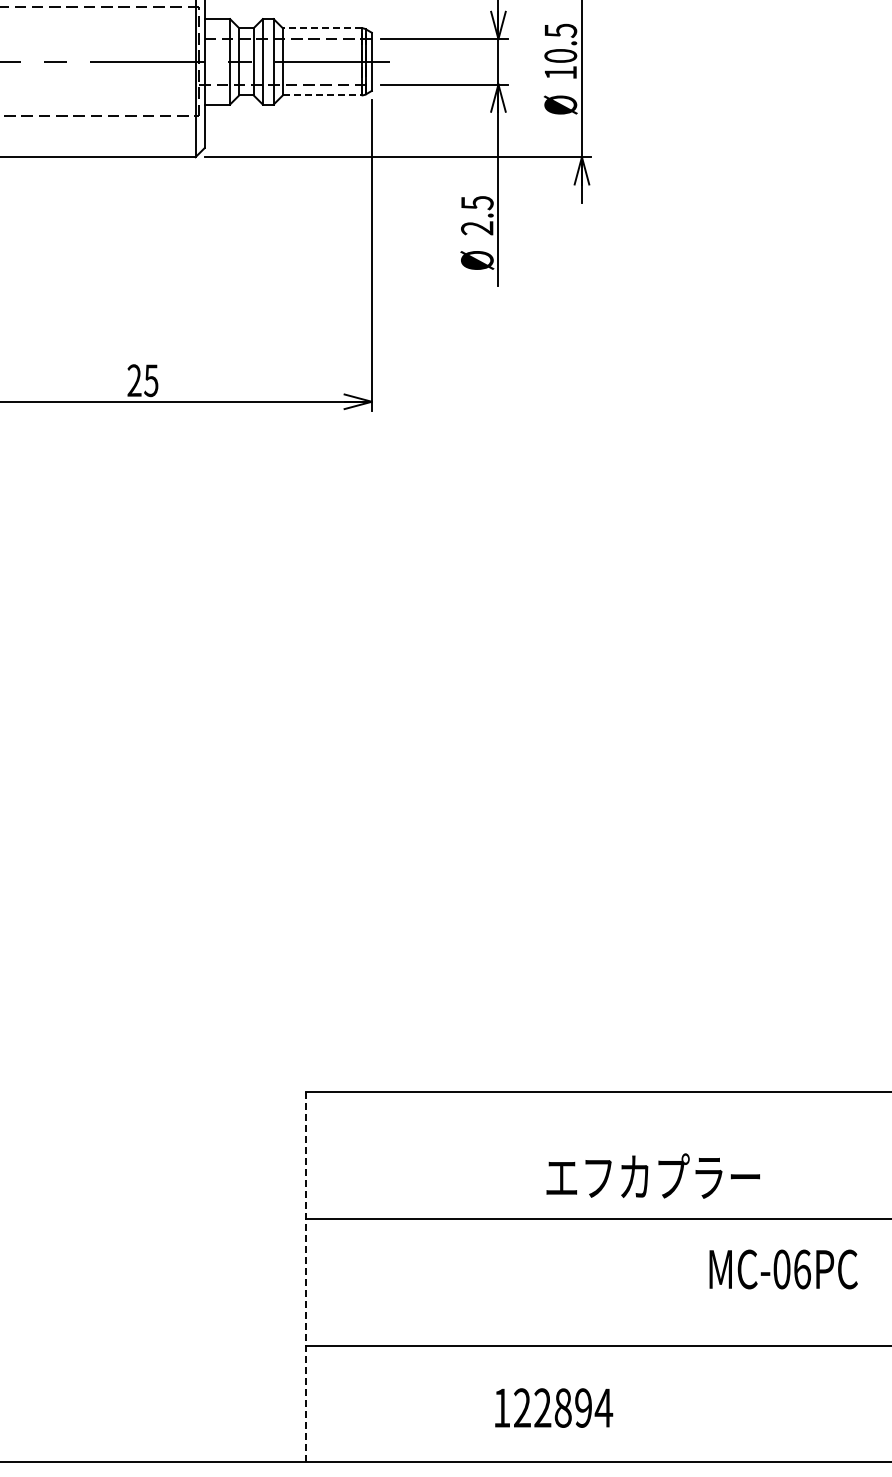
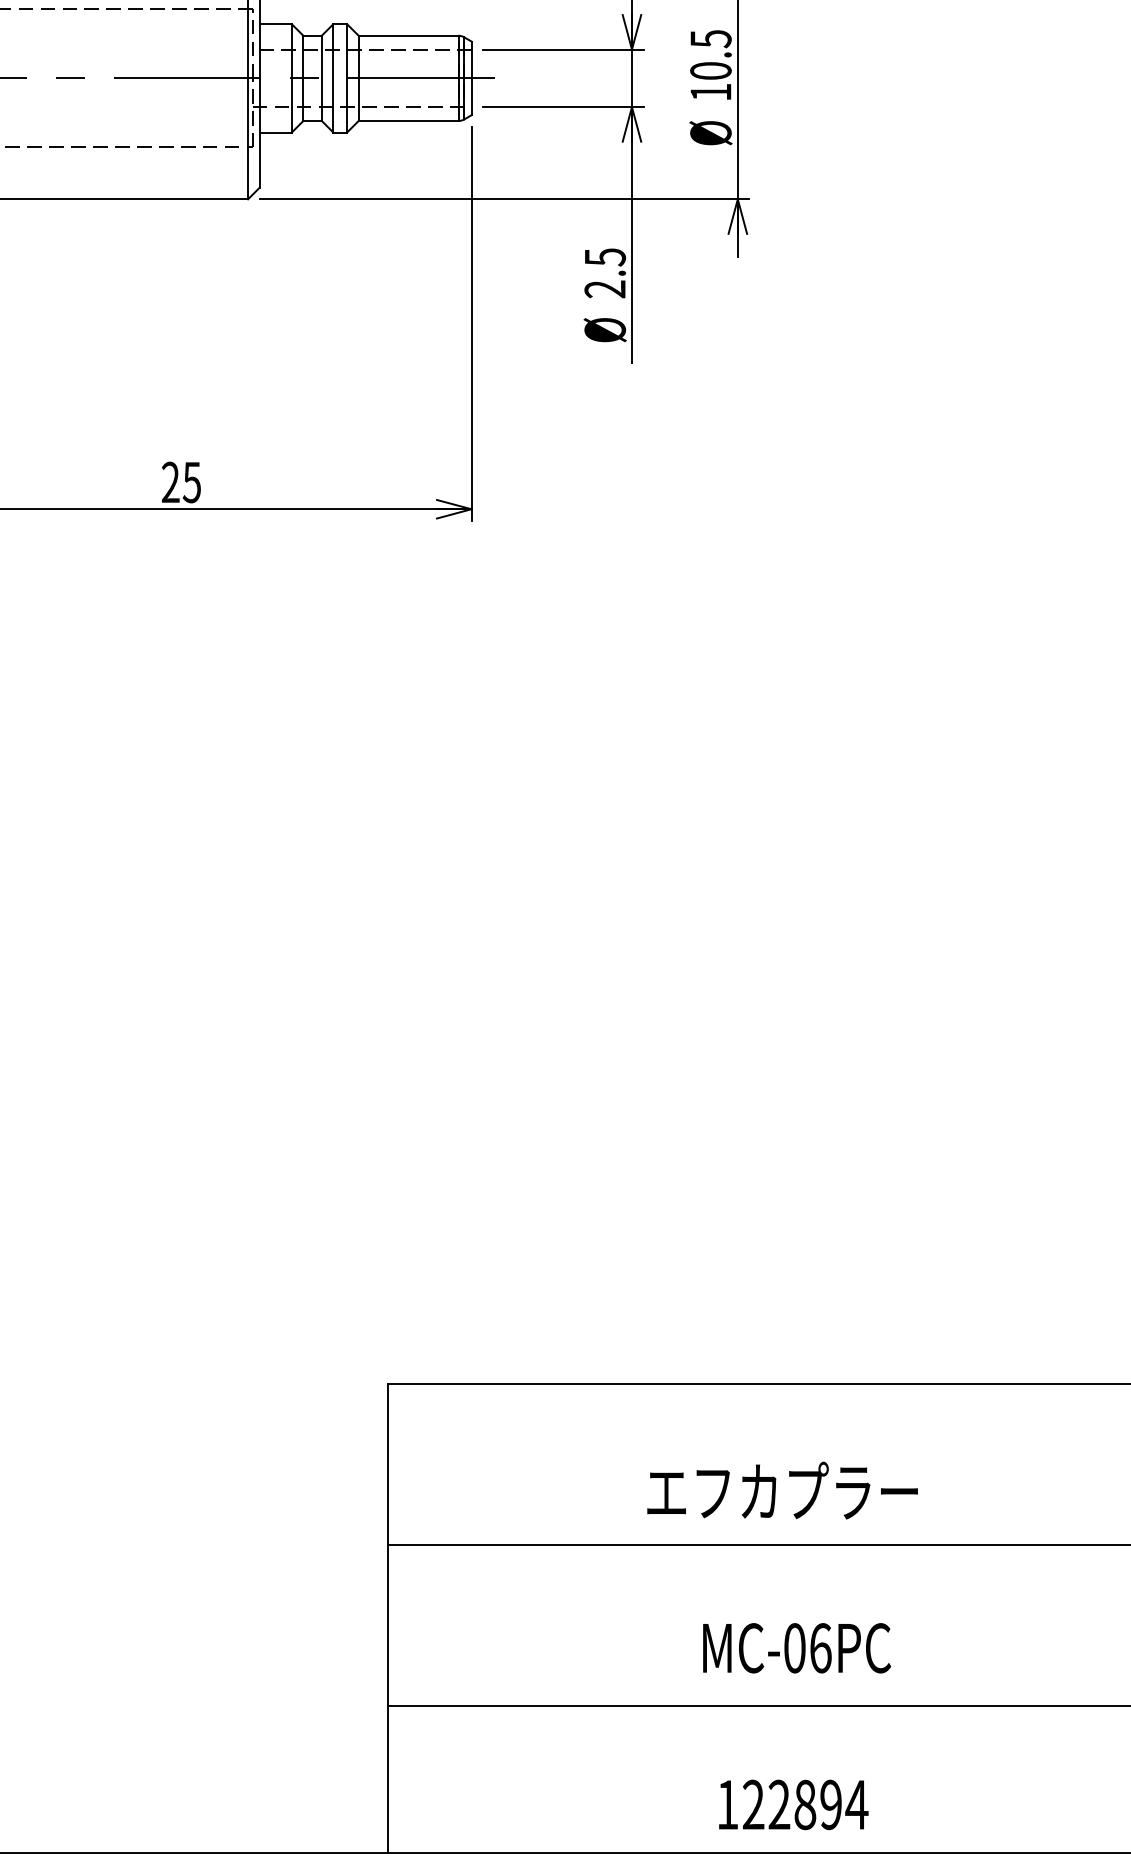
line: (321, 28) -> (407, 36), dashed -> solid
line: (322, 95) -> (408, 121), dashed -> solid
text: (652, 1175) -> (781, 1489), moved
text: (783, 1269) -> (796, 1648), moved
line: (305, 1277) -> (387, 1619), dashed -> solid
text: (554, 1407) -> (794, 1804), moved

